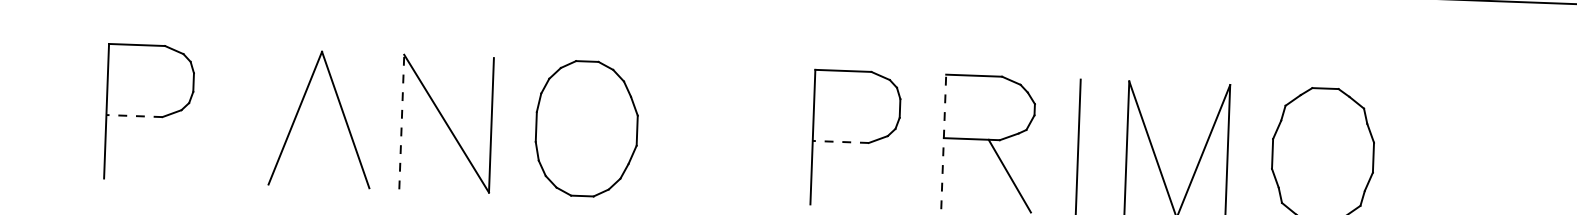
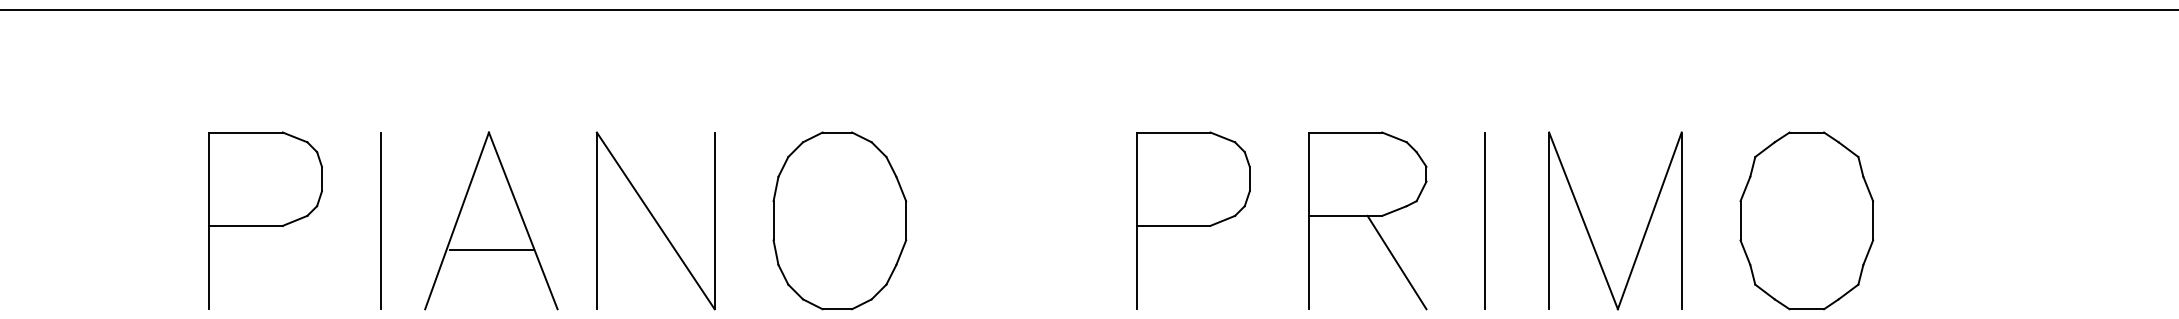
line: (134, 115) -> (245, 225), dashed -> solid
line: (237, 115) -> (380, 220), added
line: (401, 121) -> (596, 220), dashed -> solid
line: (320, 141) -> (491, 250), added
line: (840, 141) -> (1173, 225), dashed -> solid
line: (943, 141) -> (1308, 220), dashed -> solid

